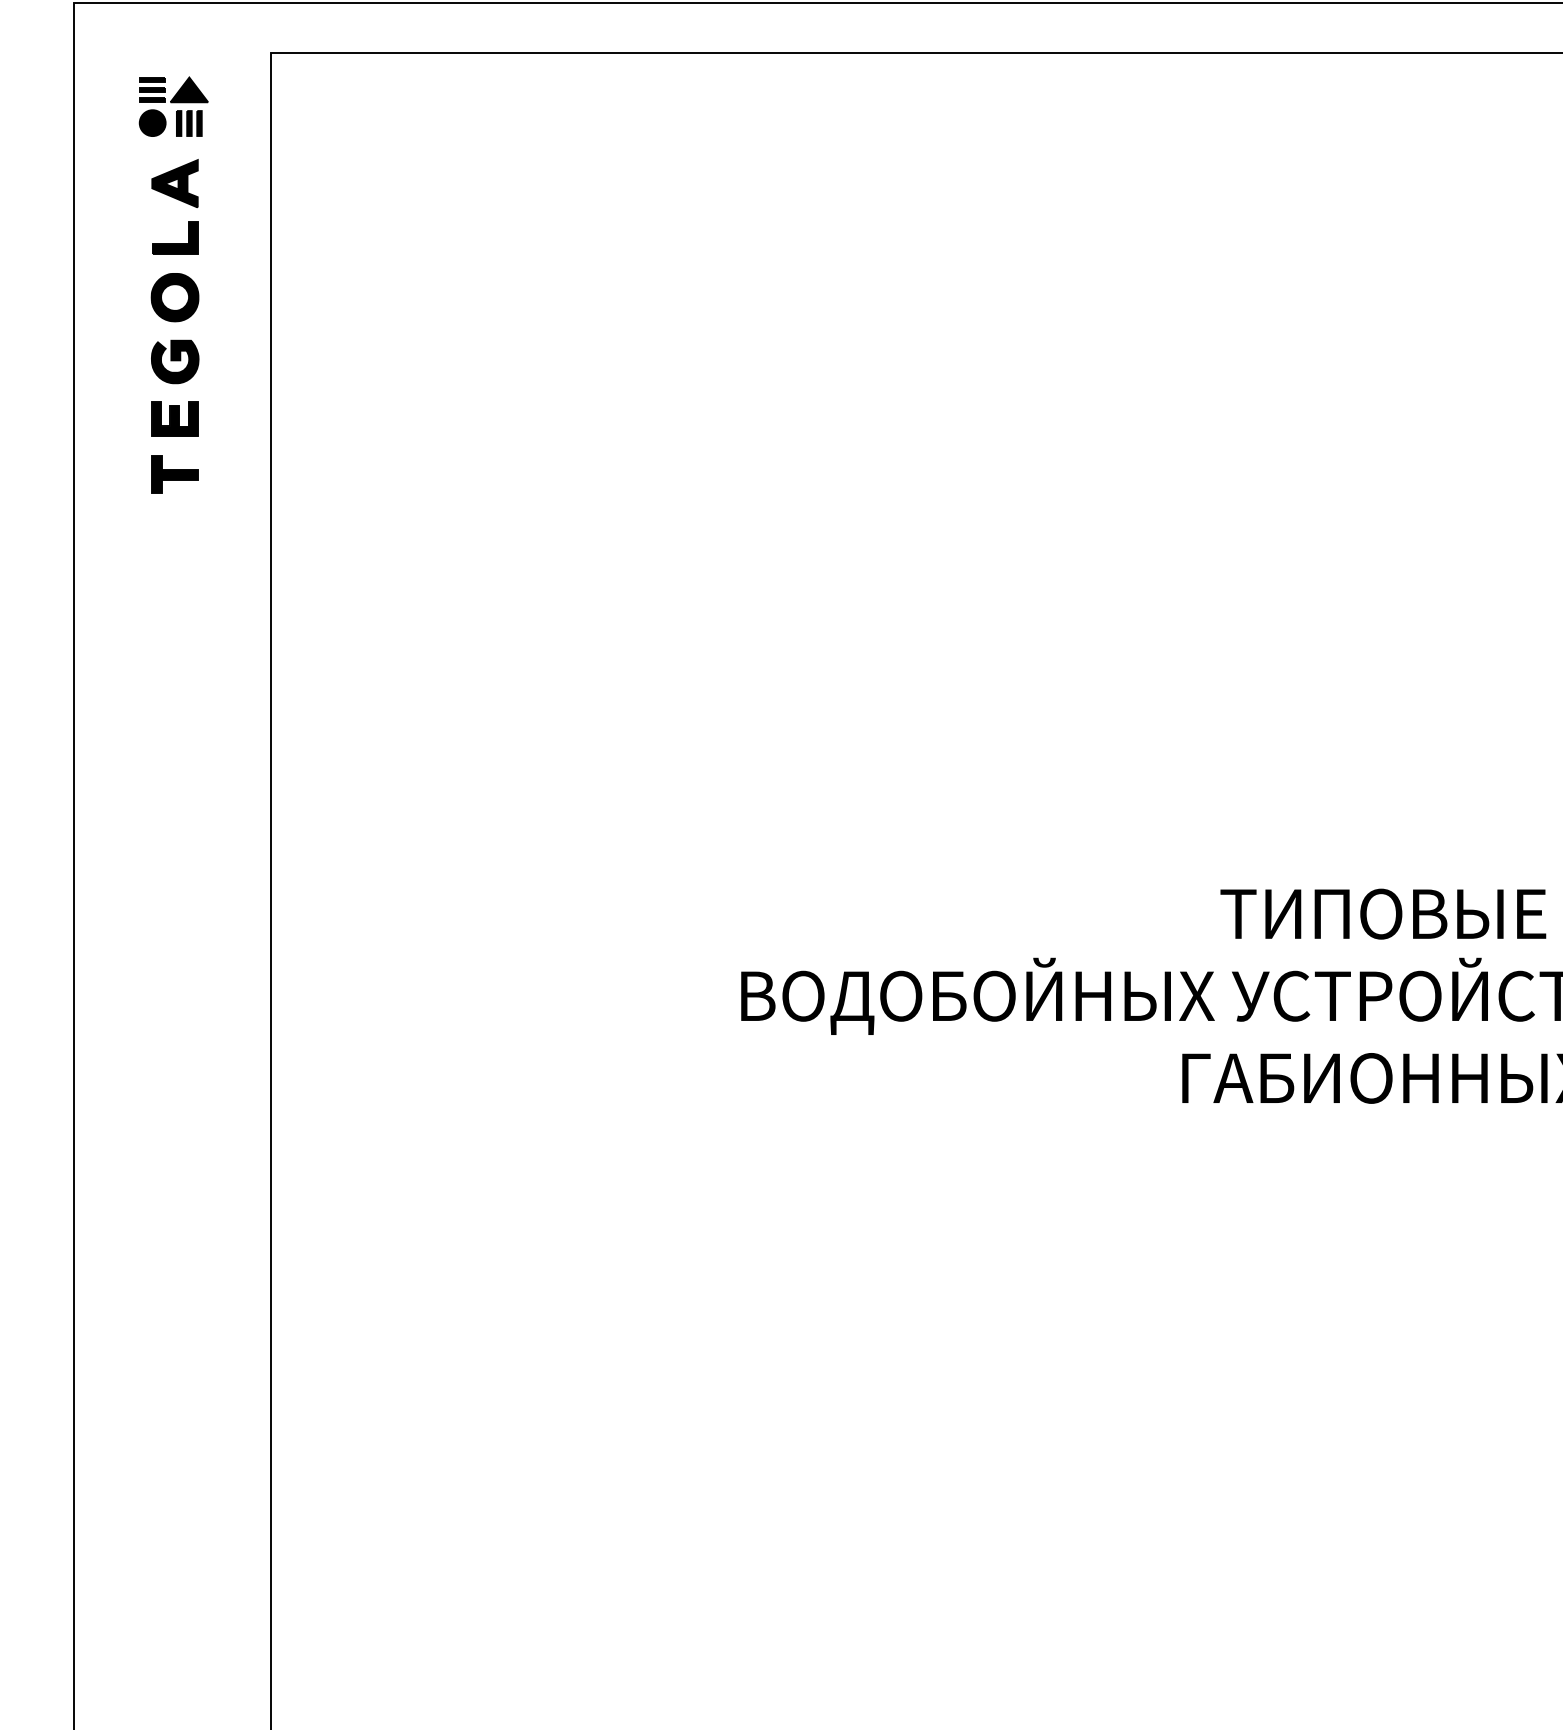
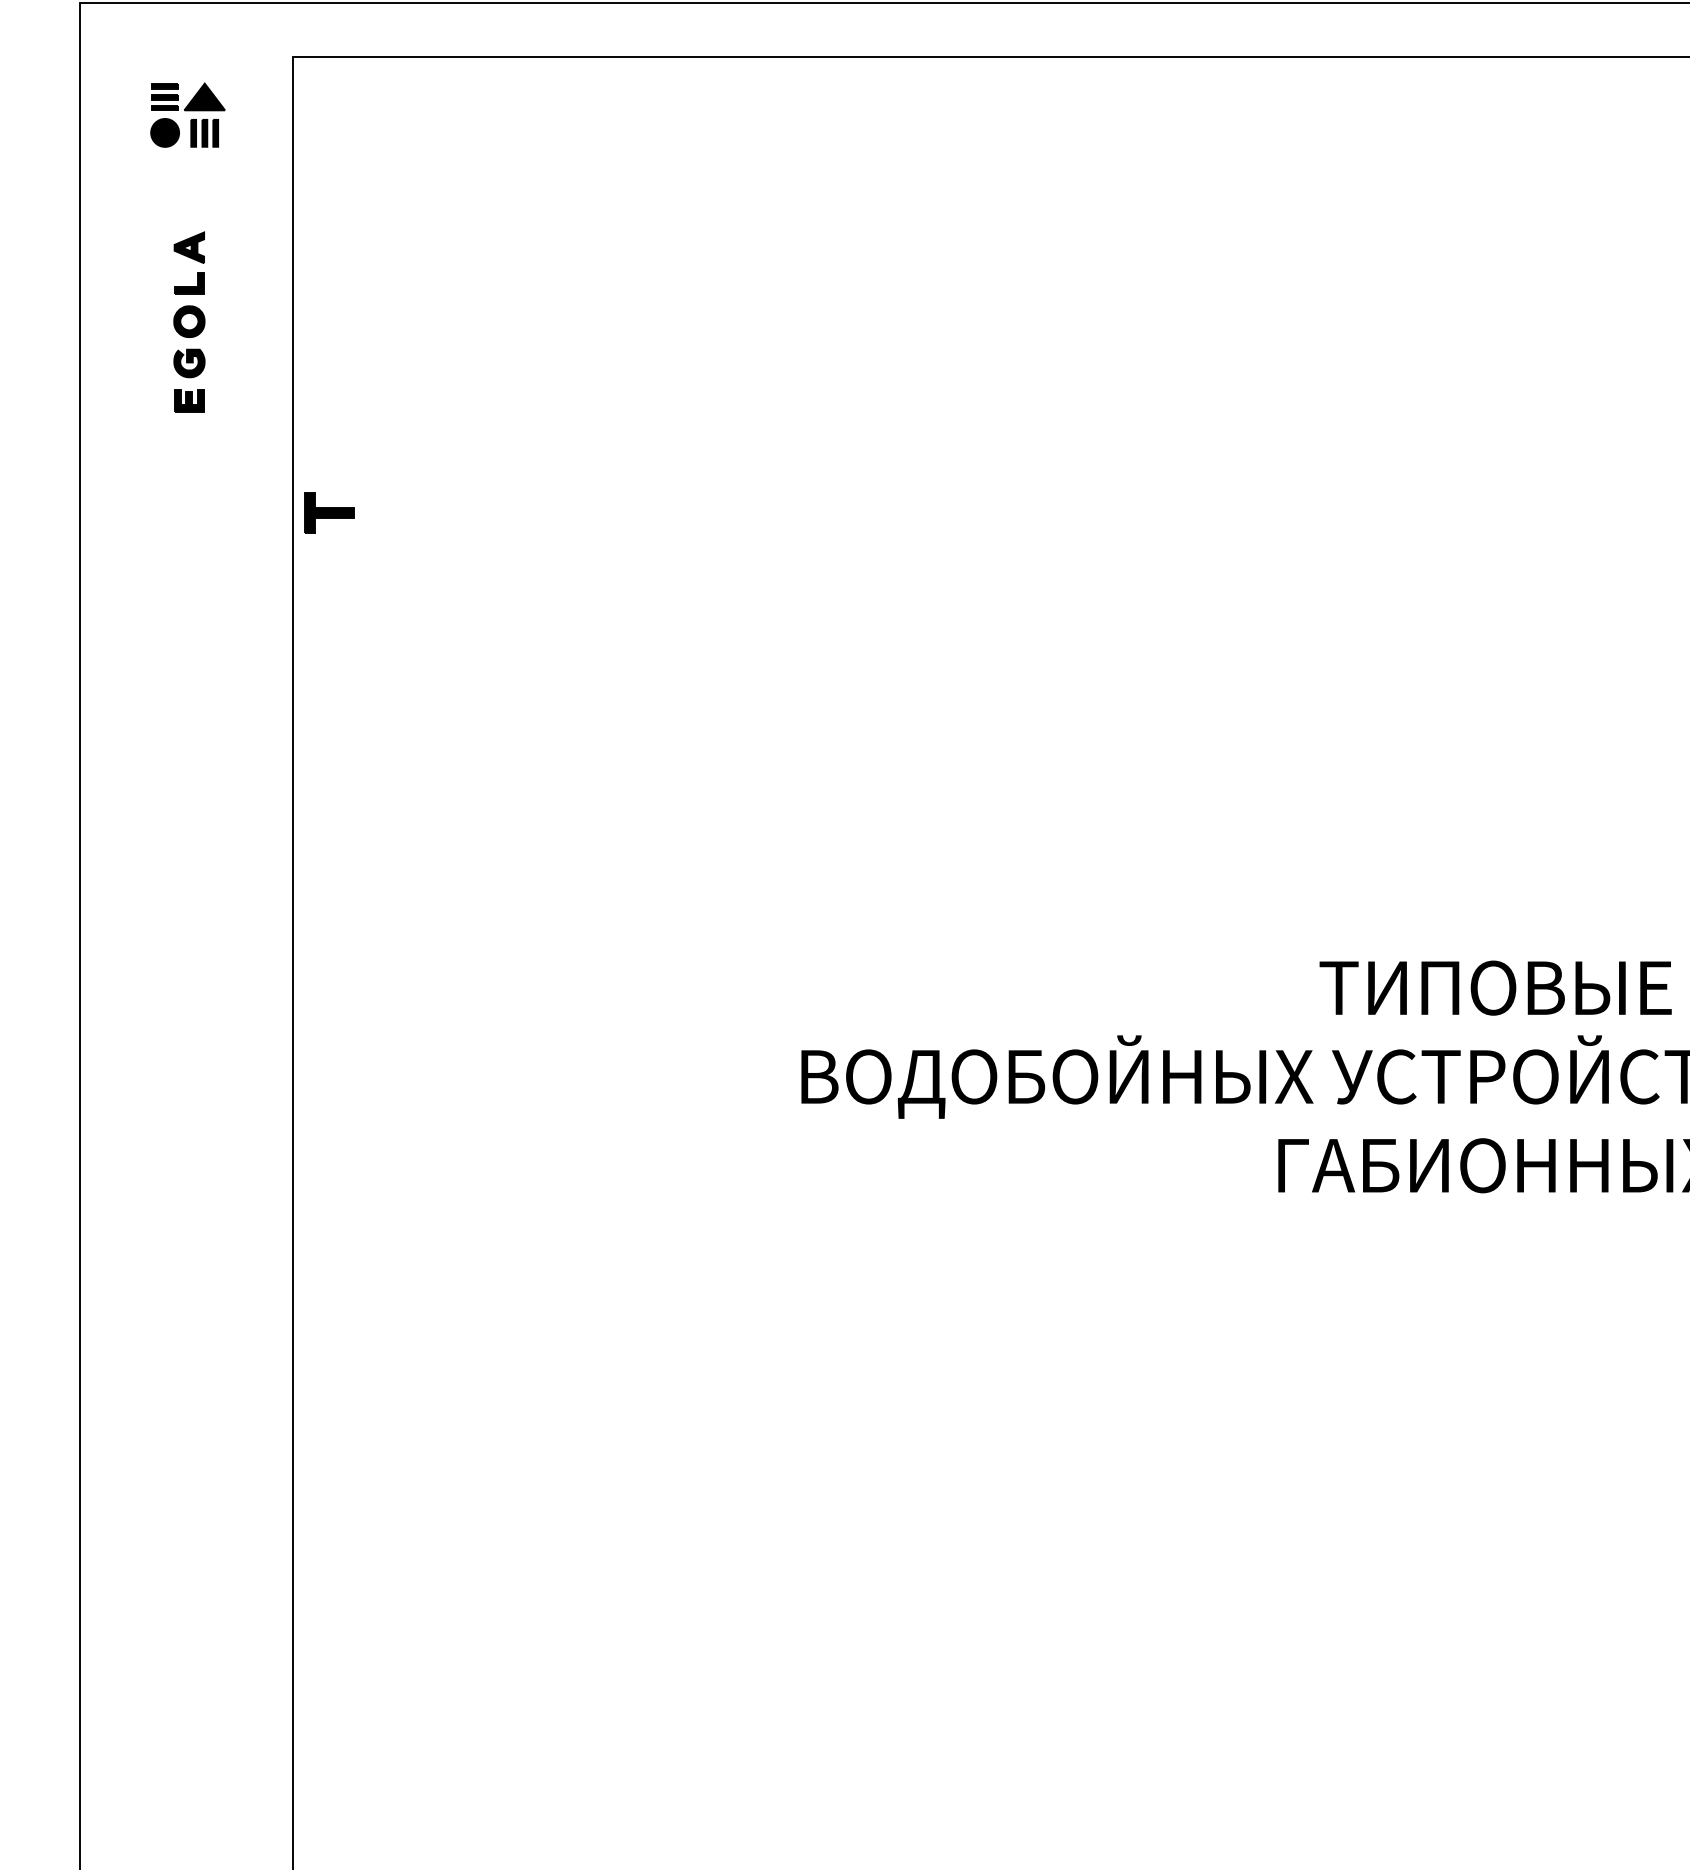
part: (175, 297) -> (189, 321), size x0.6
part: (175, 474) -> (329, 512), moved

